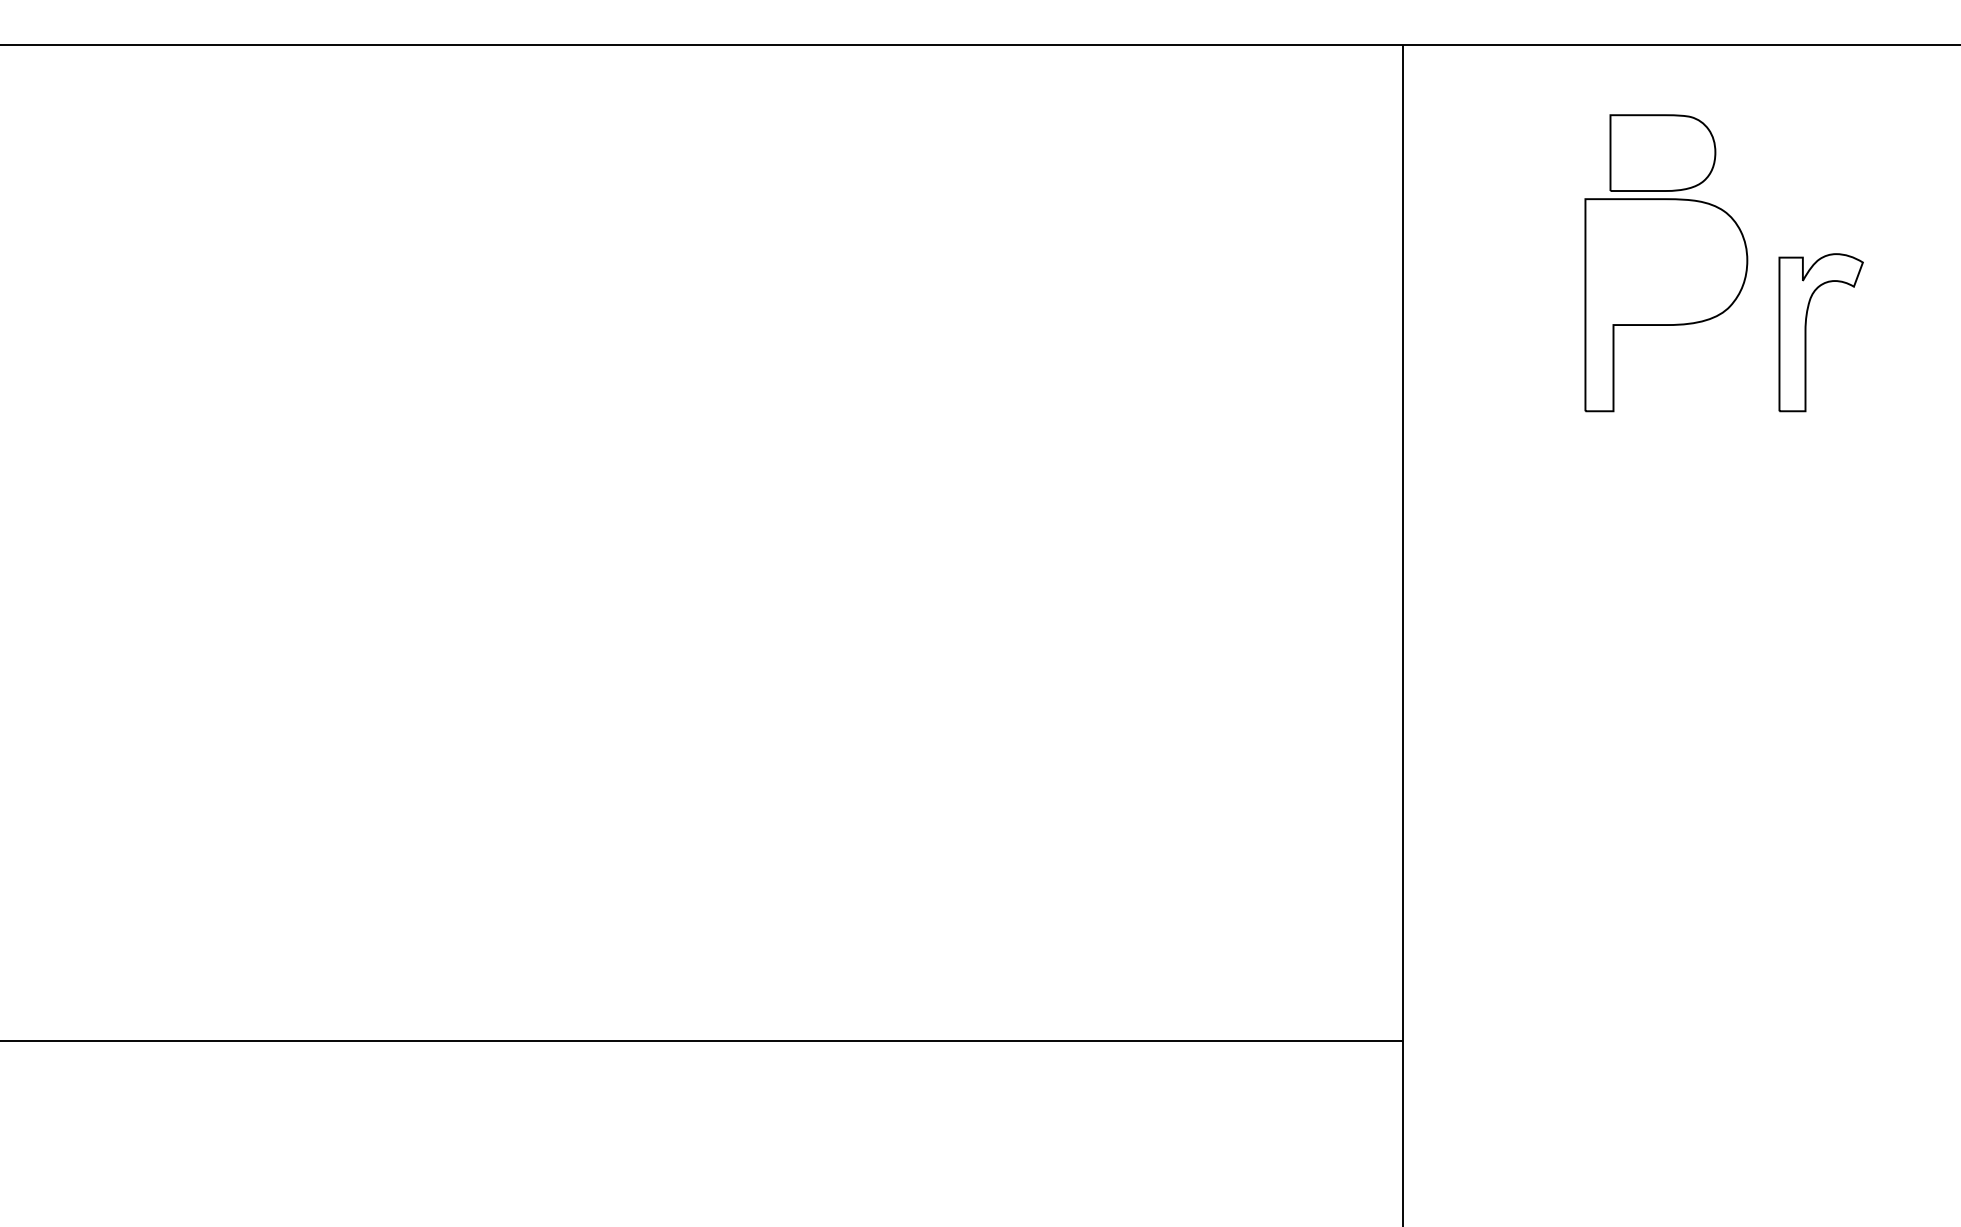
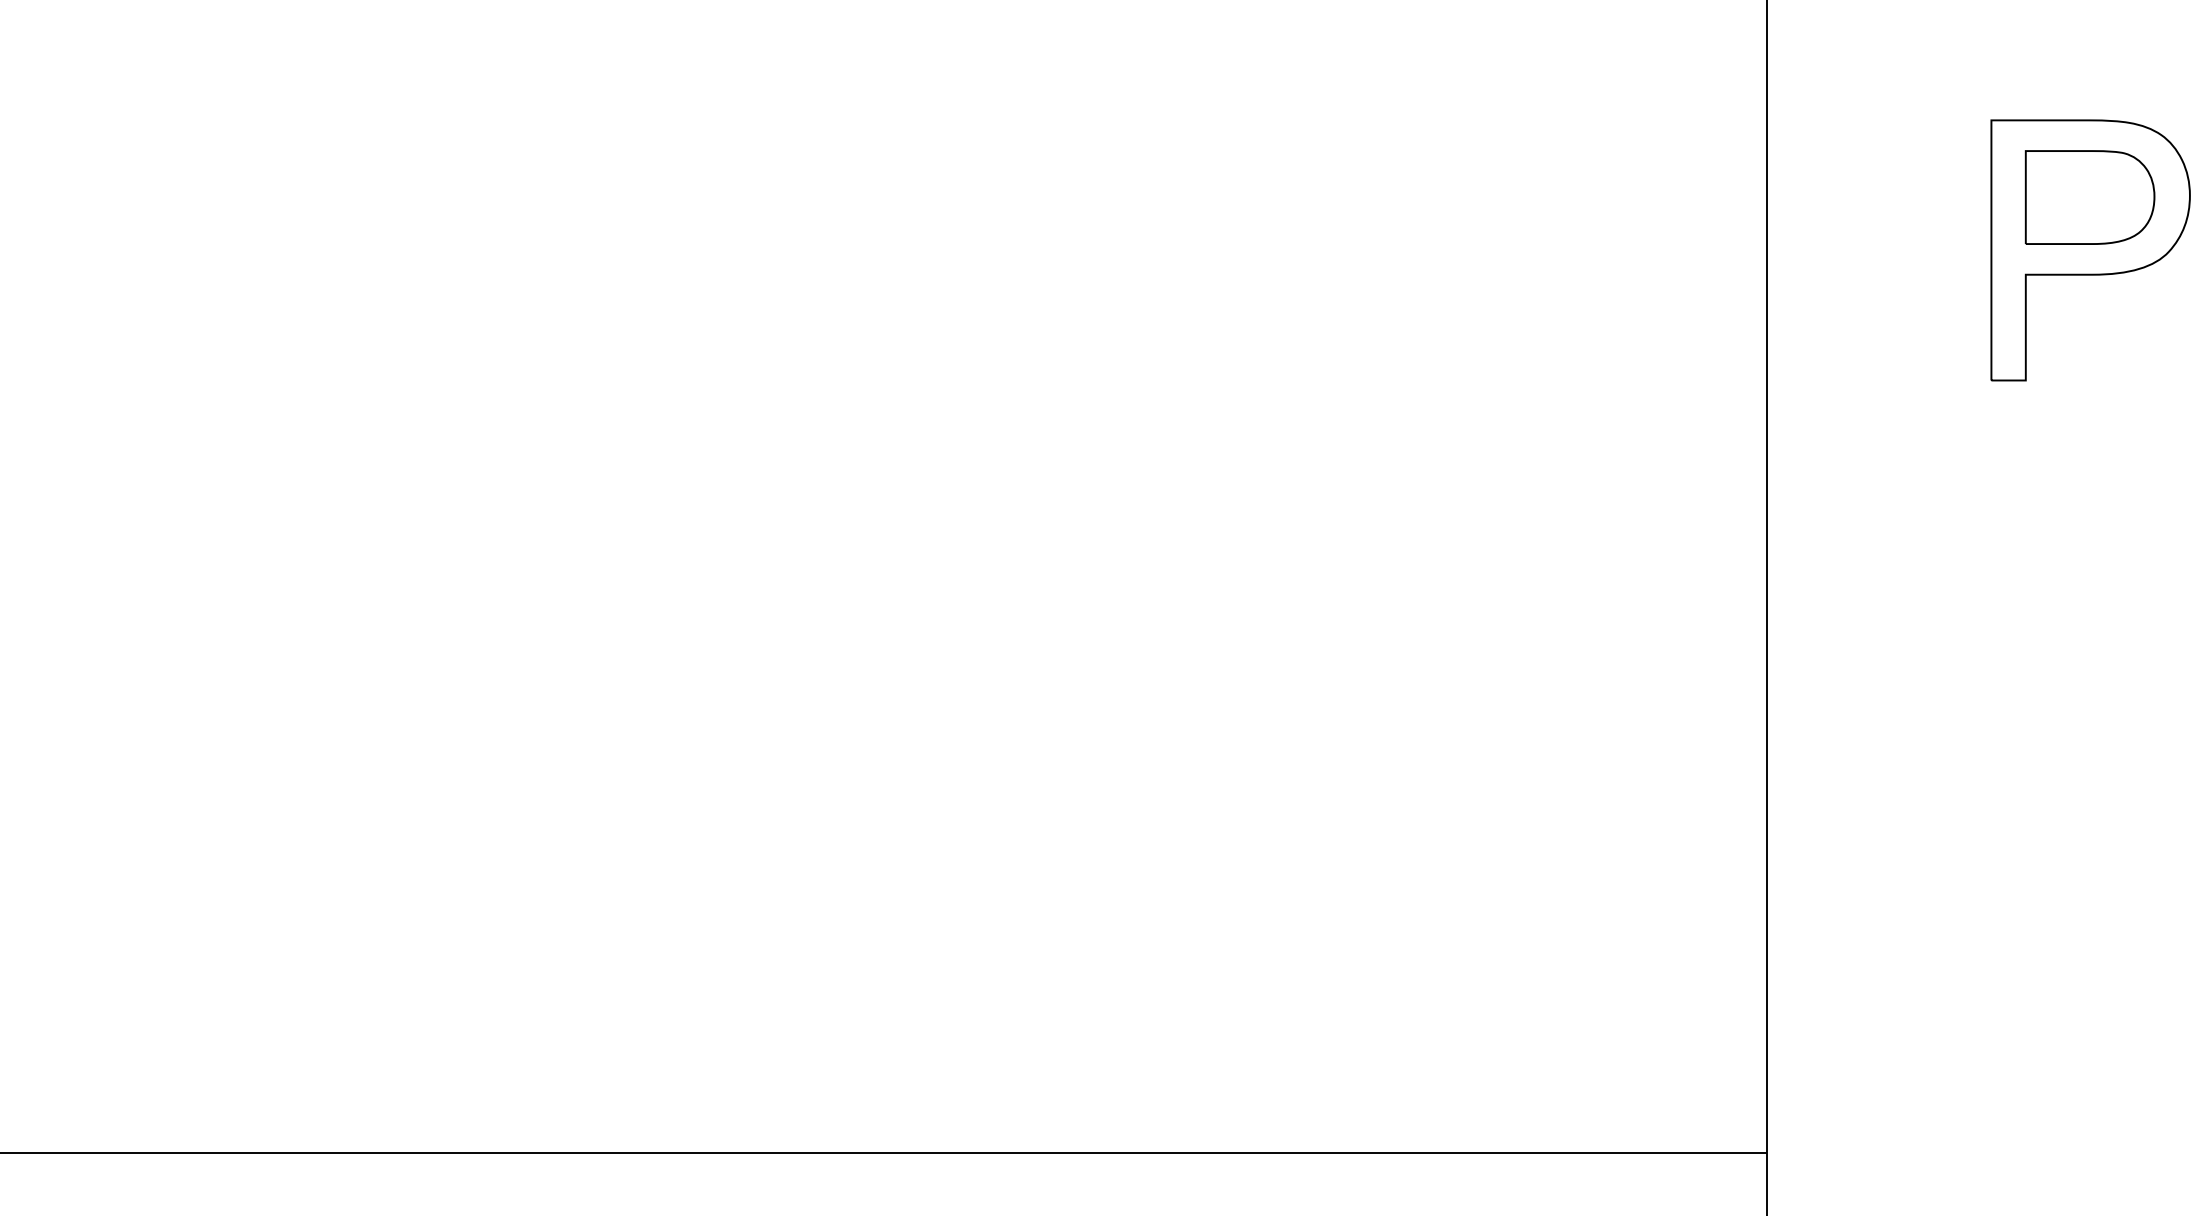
part: (1662, 152) -> (2089, 196), moved

